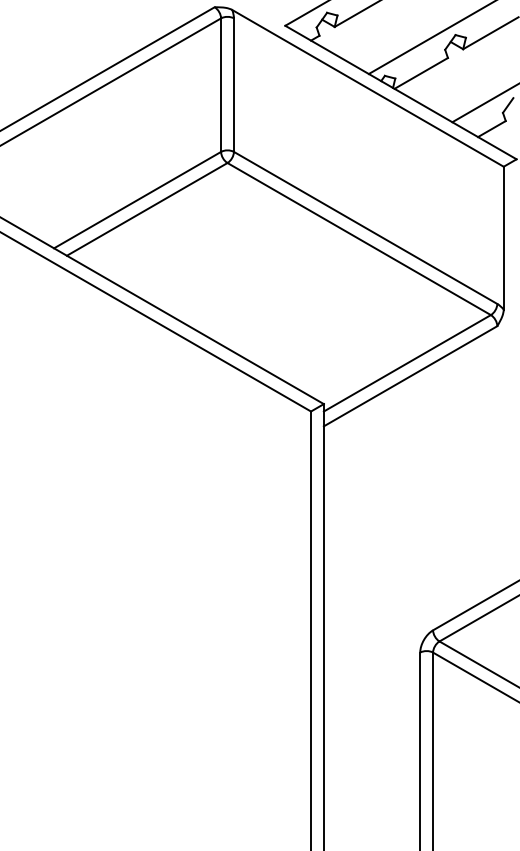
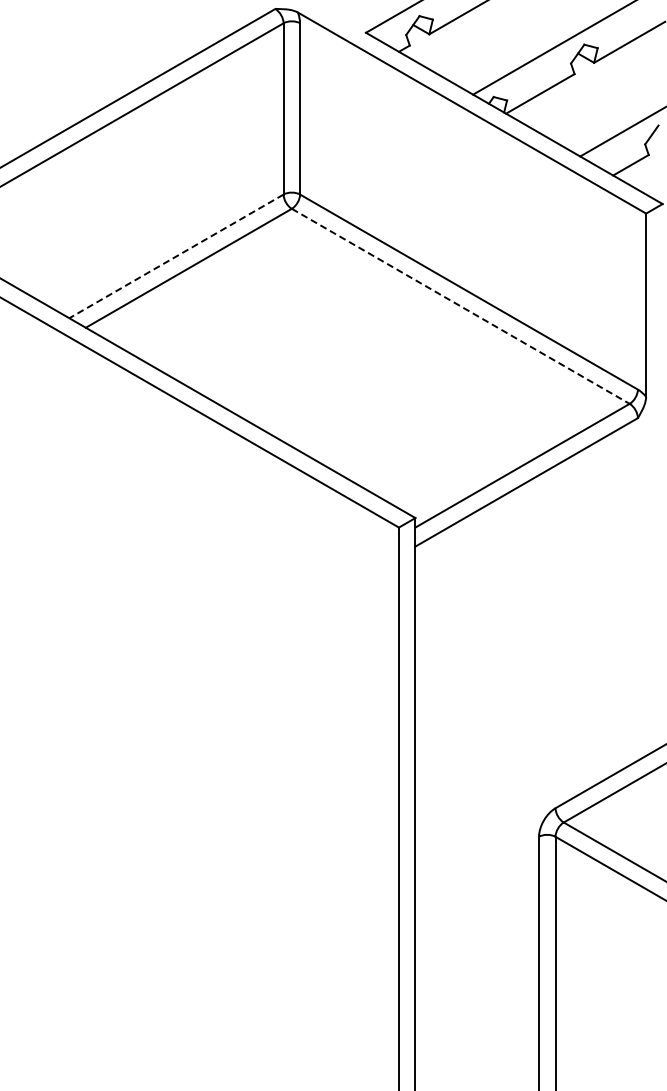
line: (137, 200) -> (176, 256), solid -> dashed
line: (359, 239) -> (461, 306), solid -> dashed

